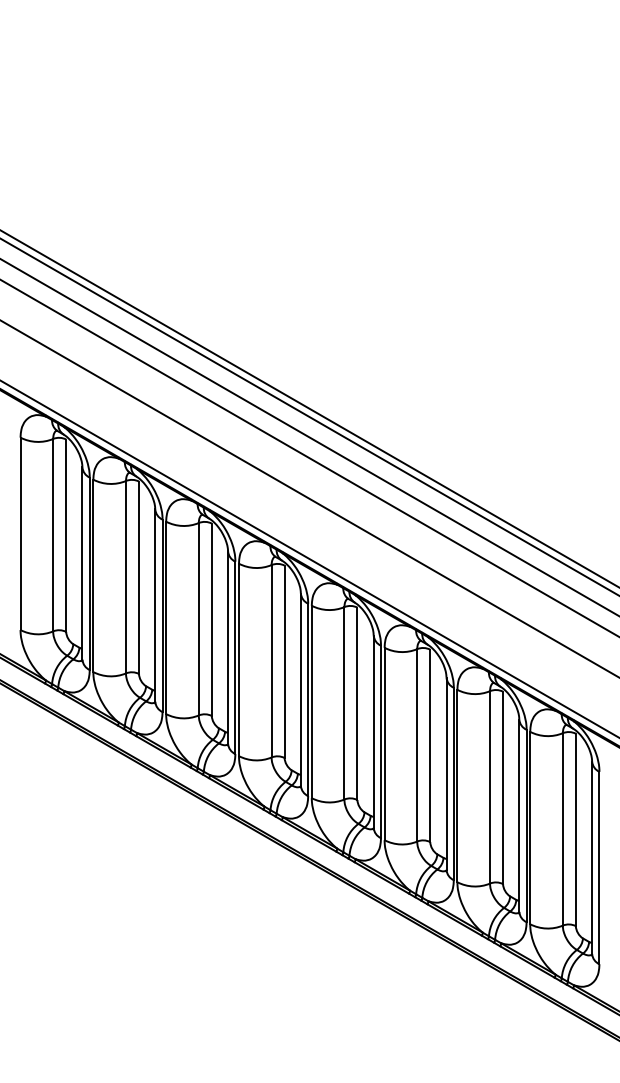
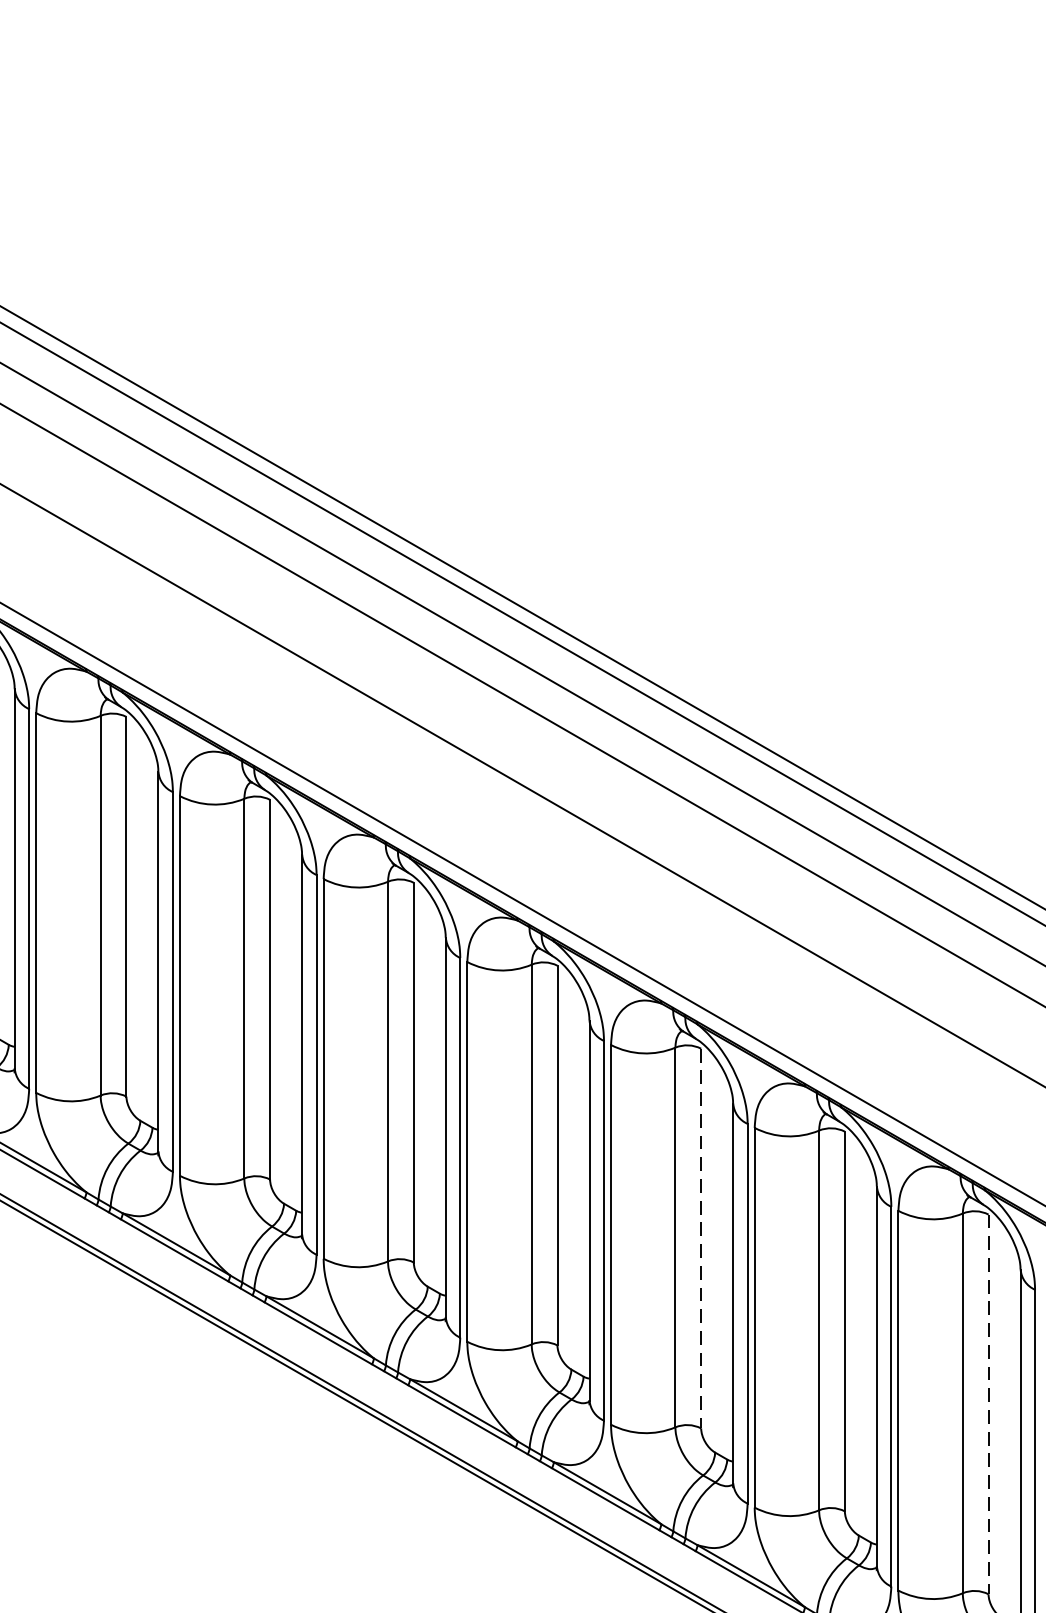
line: (430, 746) -> (701, 1239), solid -> dashed
line: (575, 830) -> (987, 1405), solid -> dashed

